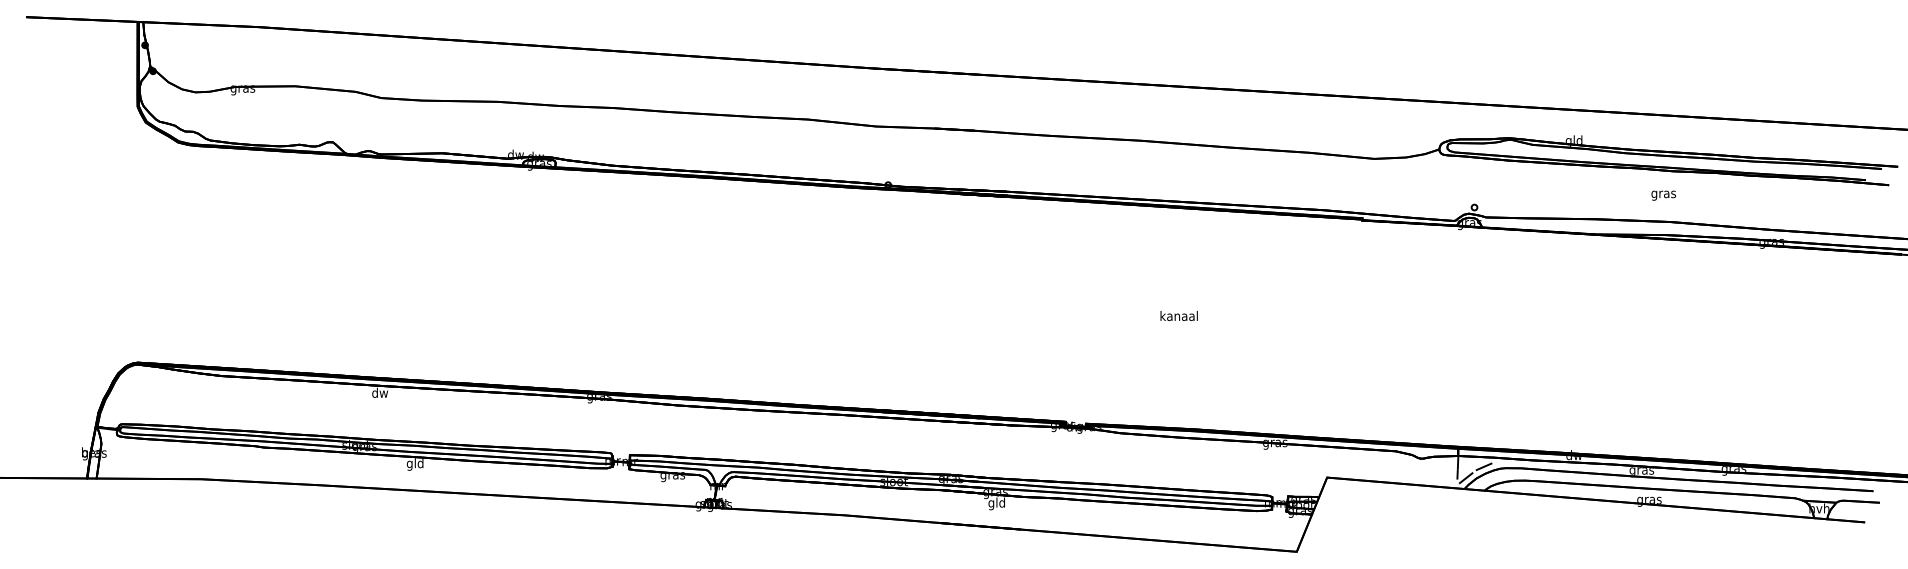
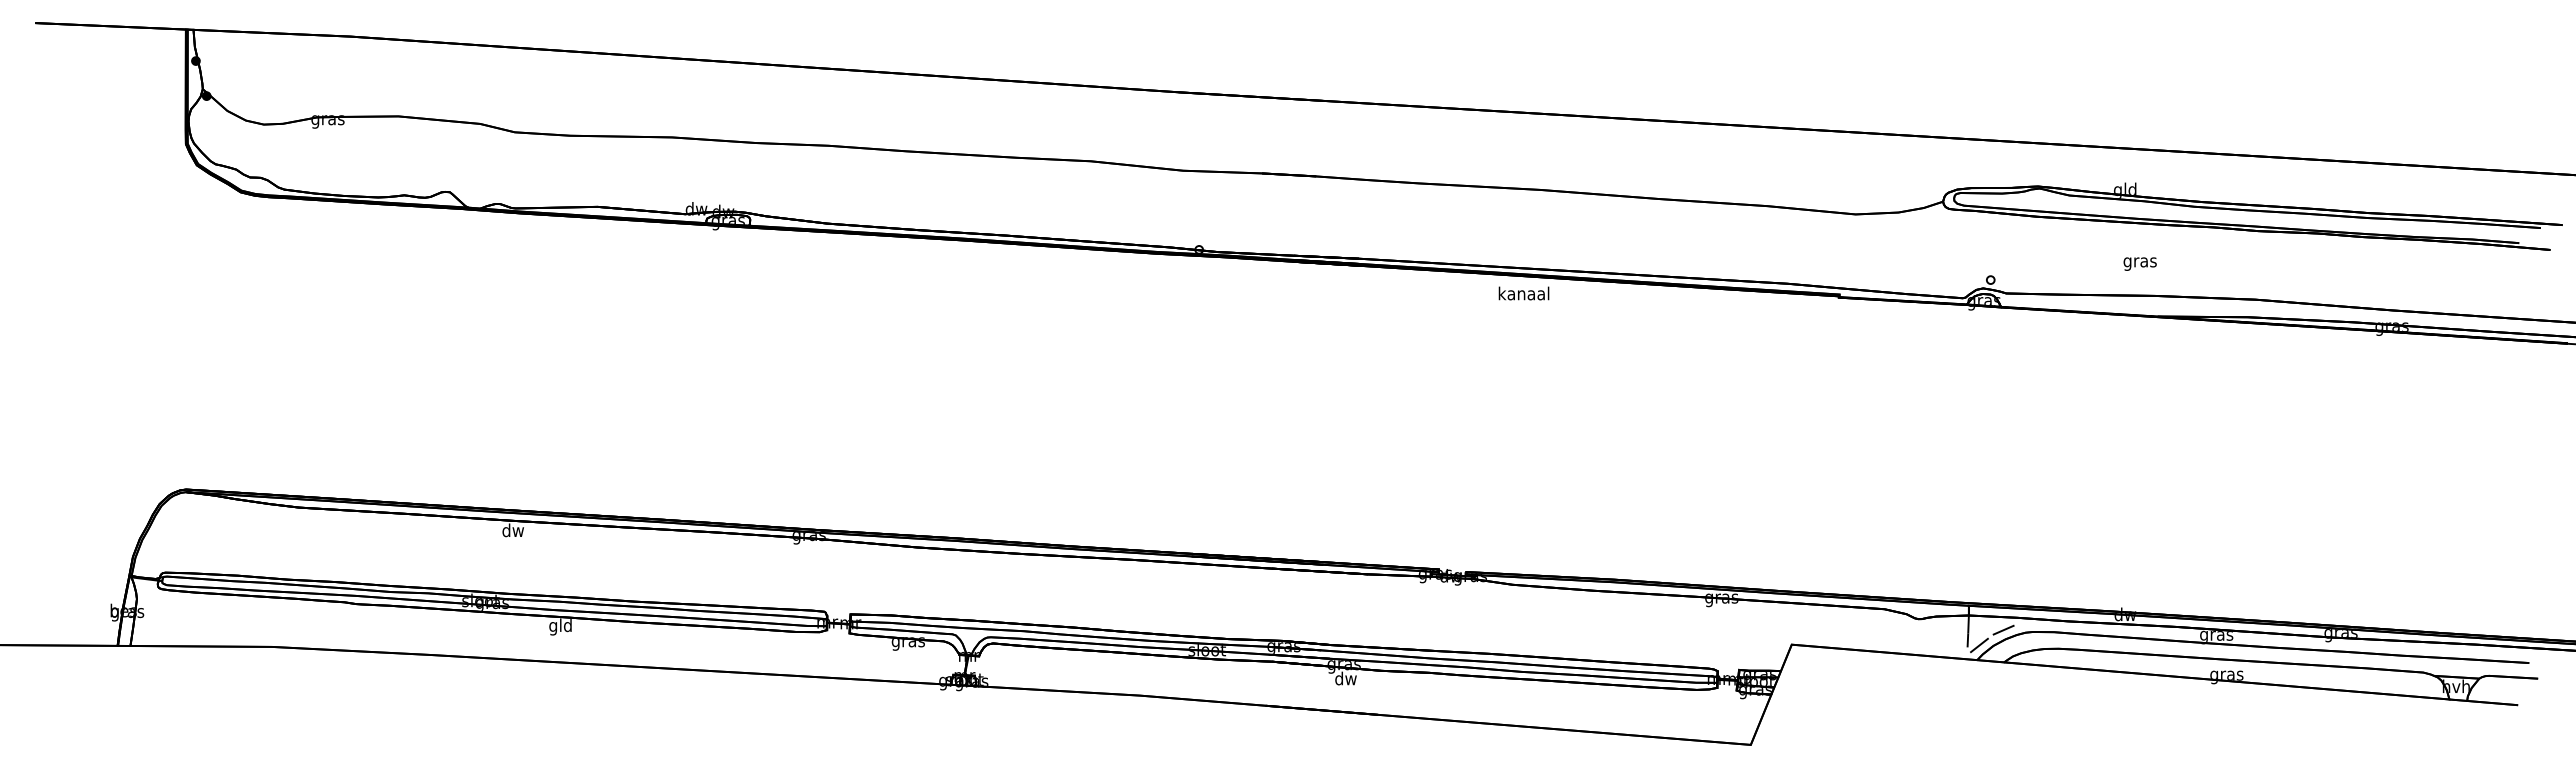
text: (1663, 195) -> (2139, 263), moved
text: (1178, 315) -> (1523, 293), moved
text: (996, 503) -> (1345, 679), gld -> dw

